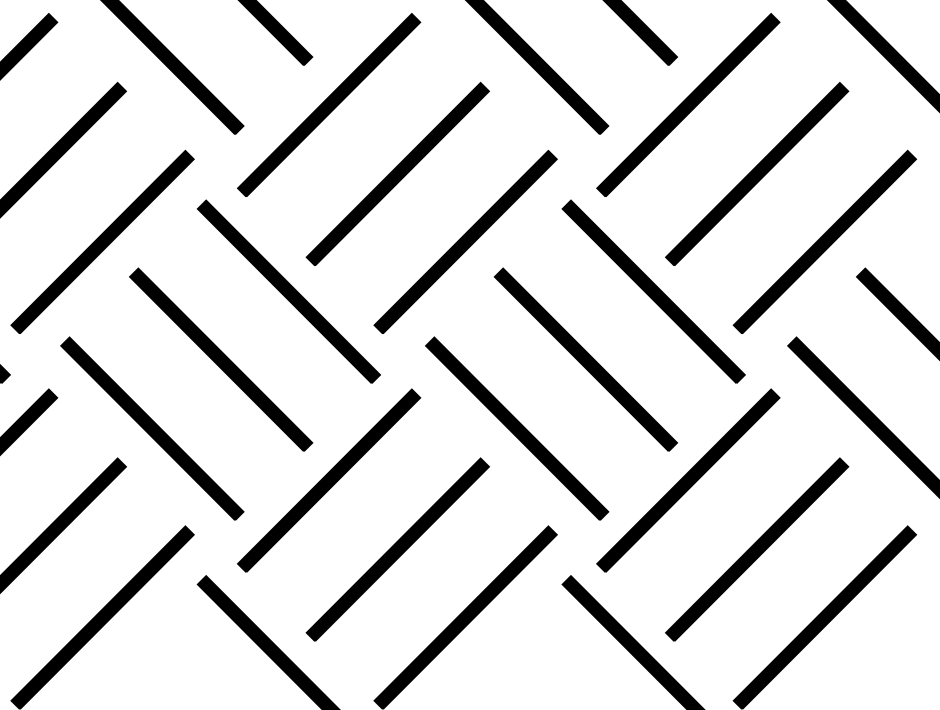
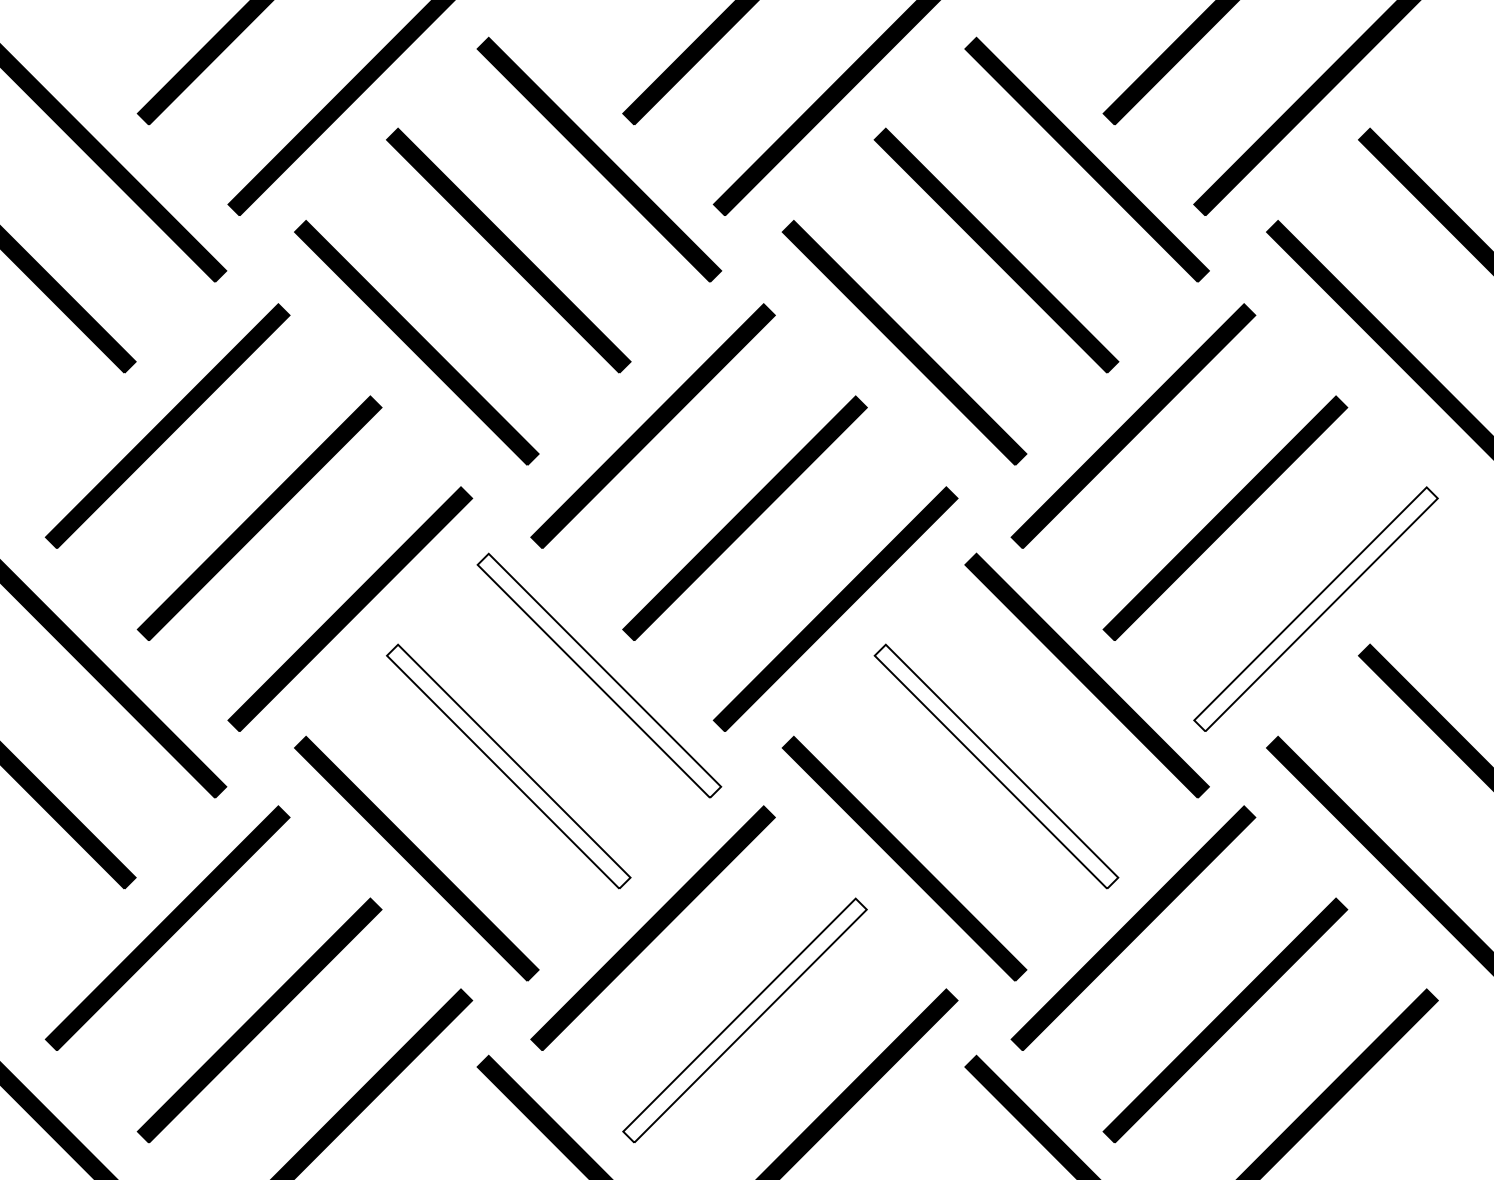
fill: (824, 242) -> (1315, 609), removed
fill: (289, 291) -> (599, 675), removed
fill: (220, 359) -> (508, 766), removed
fill: (585, 359) -> (996, 766), removed
fill: (397, 549) -> (744, 1020), removed

